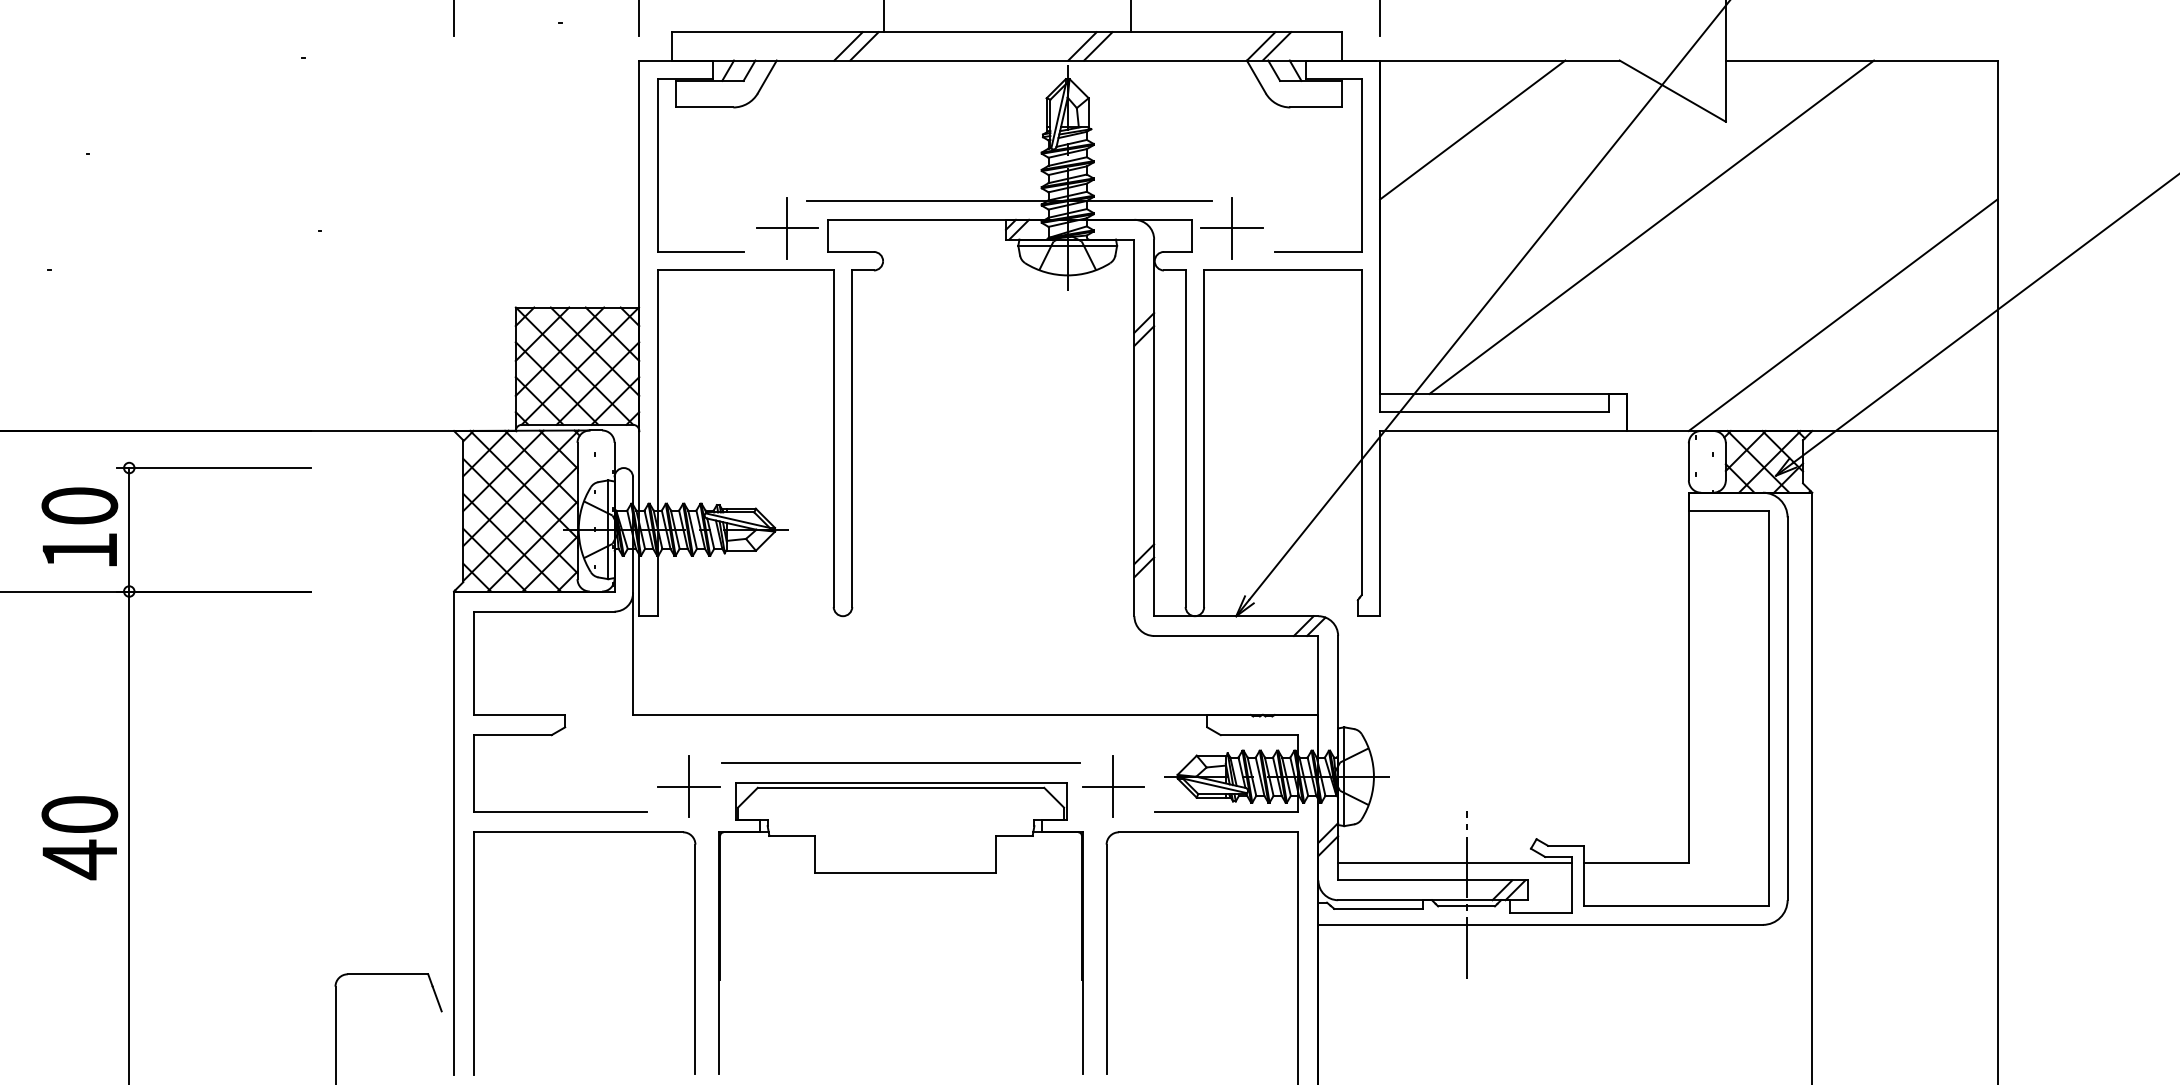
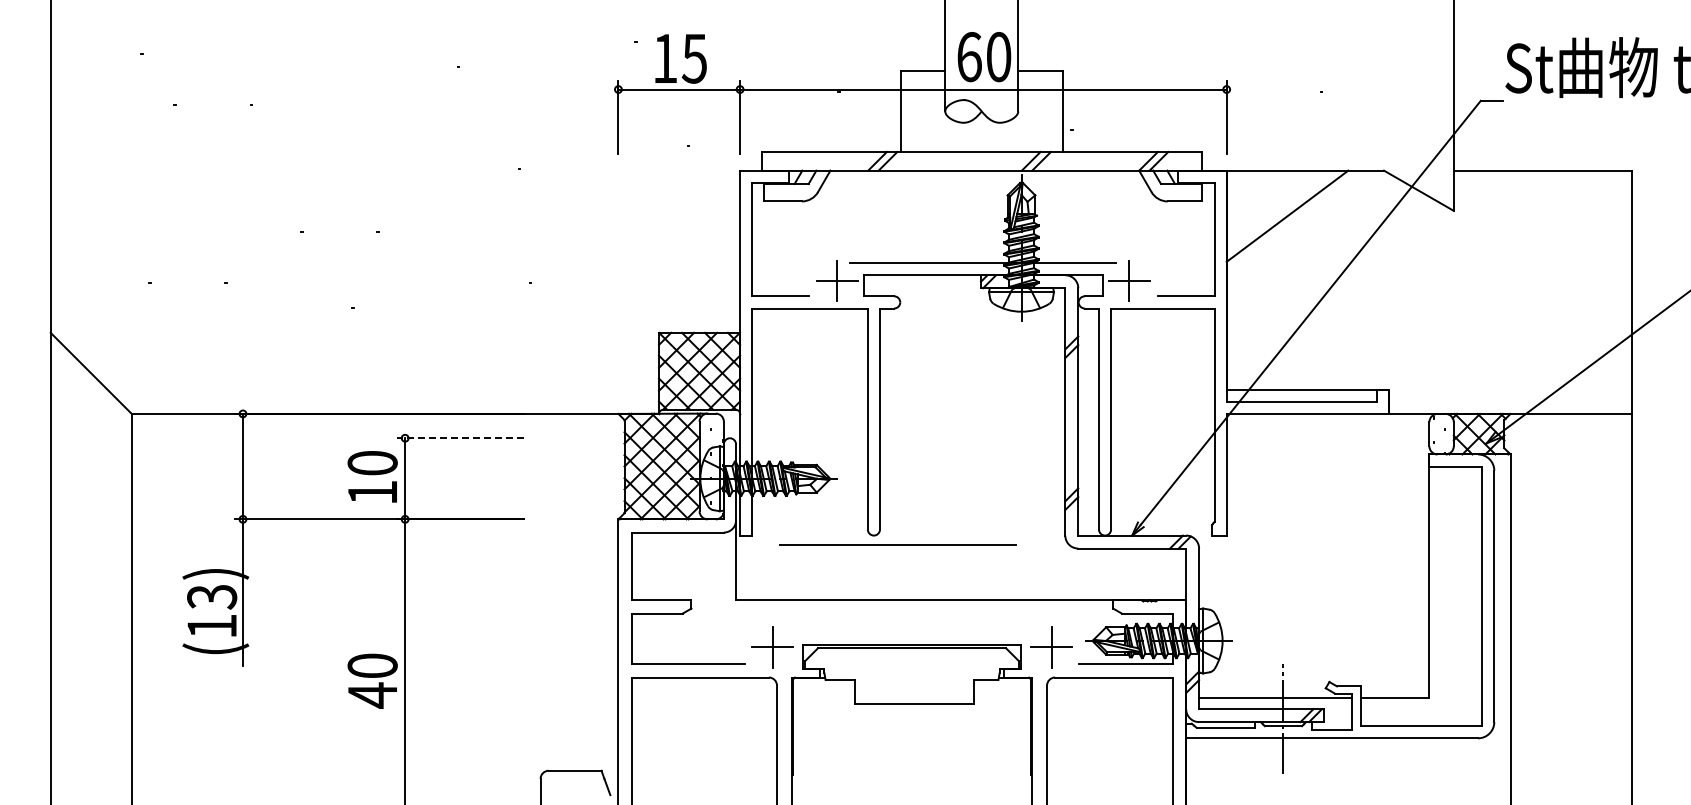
line: (1652, 226) -> (1405, 279), removed
line: (1842, 314) -> (1530, 337), removed
line: (213, 468) -> (460, 438), solid -> dashed
line: (900, 762) -> (897, 544), moved

